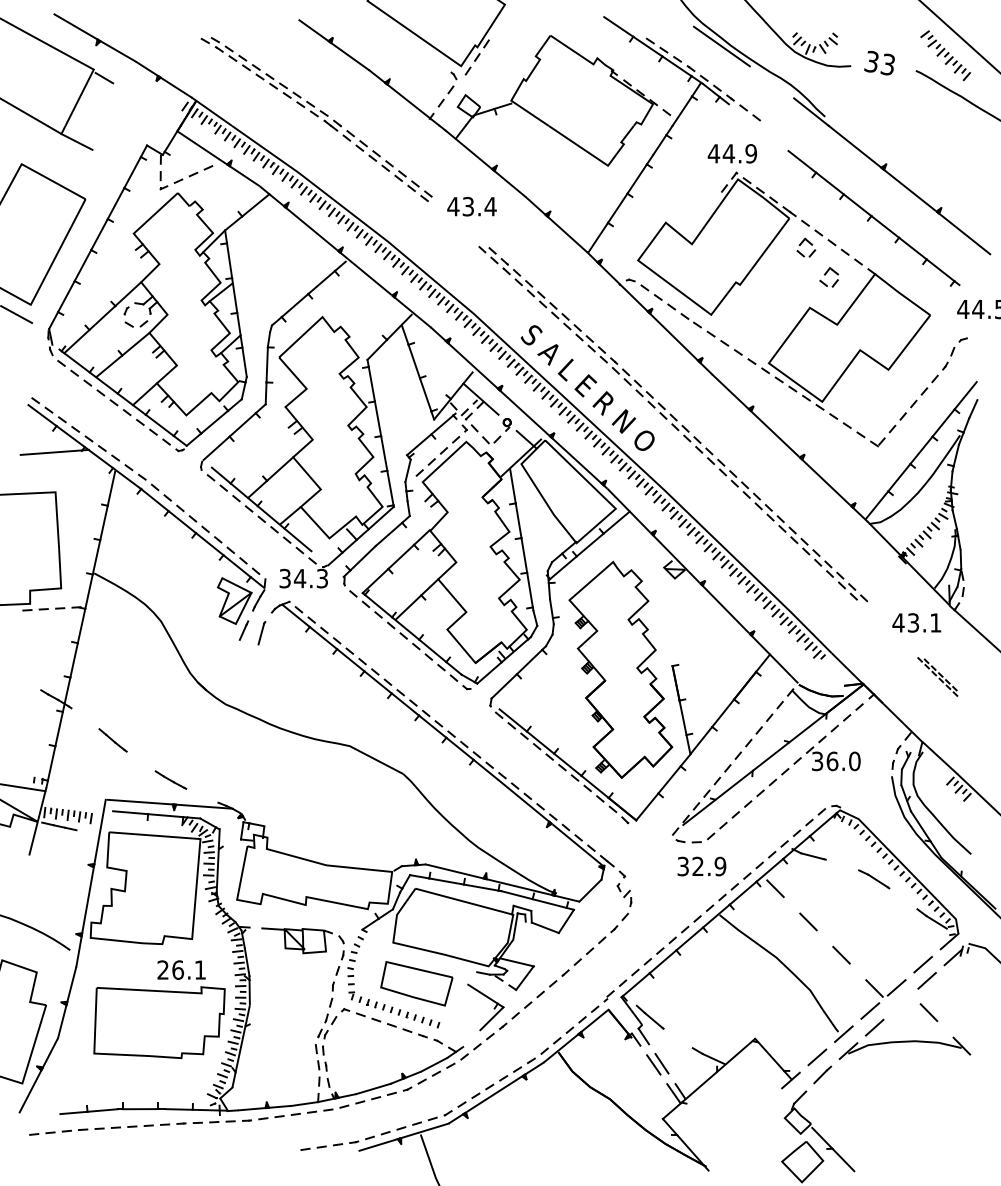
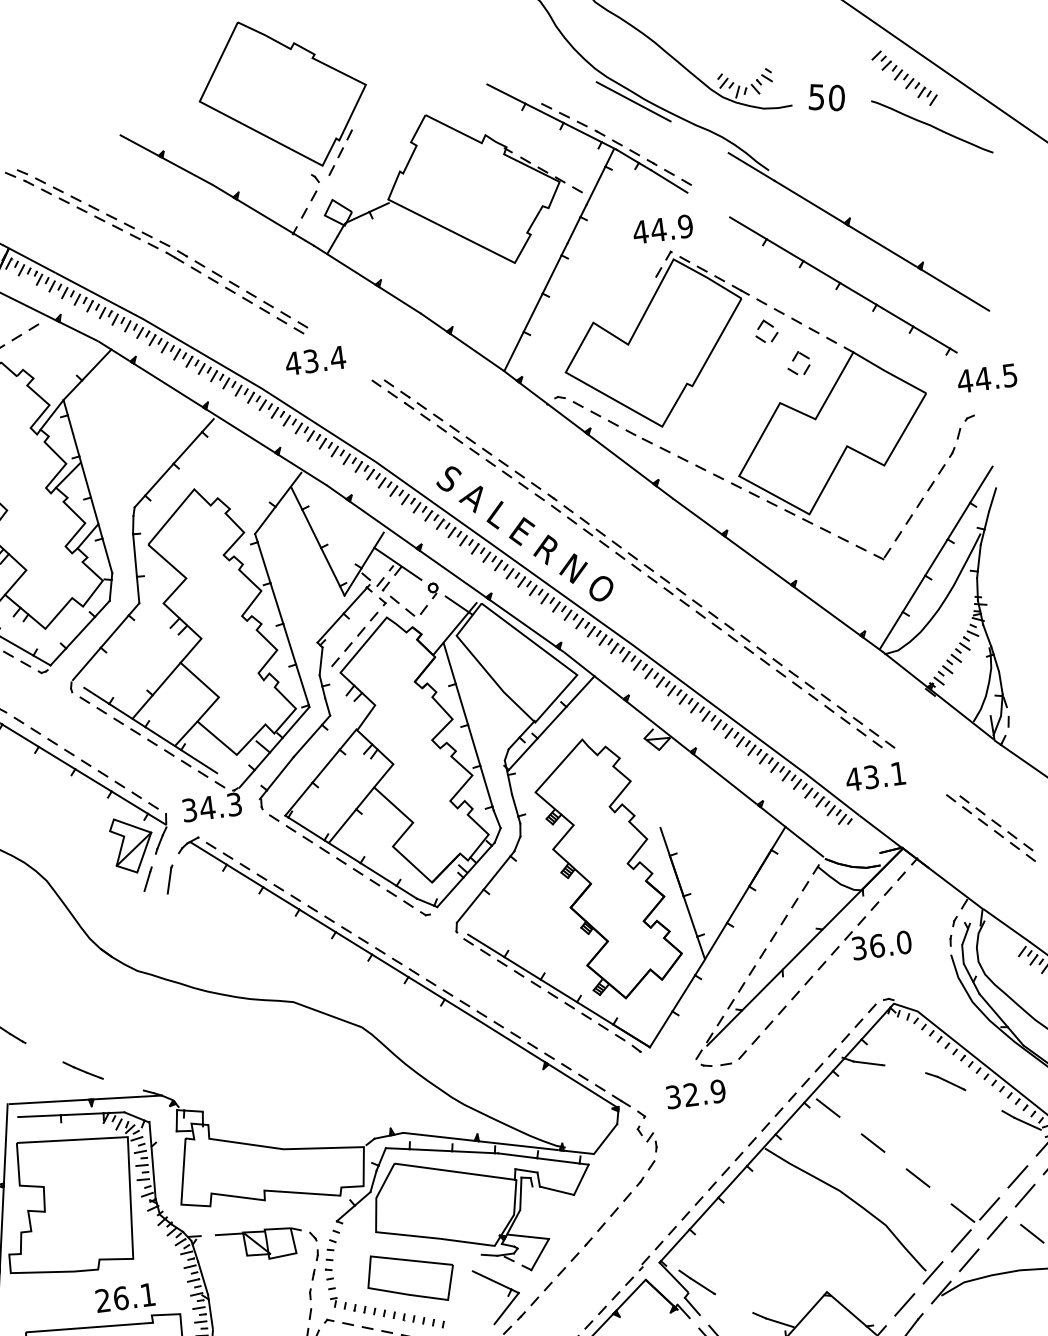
text: (880, 62) -> (827, 96), 33 -> 50
line: (742, 115) -> (669, 181), added
text: (471, 206) -> (314, 360), moved
text: (916, 622) -> (875, 776), moved
line: (669, 654) -> (664, 842), added
part: (937, 676) -> (990, 827), size x1.67
text: (701, 866) -> (695, 1094), moved
line: (900, 1004) -> (996, 1228), added

